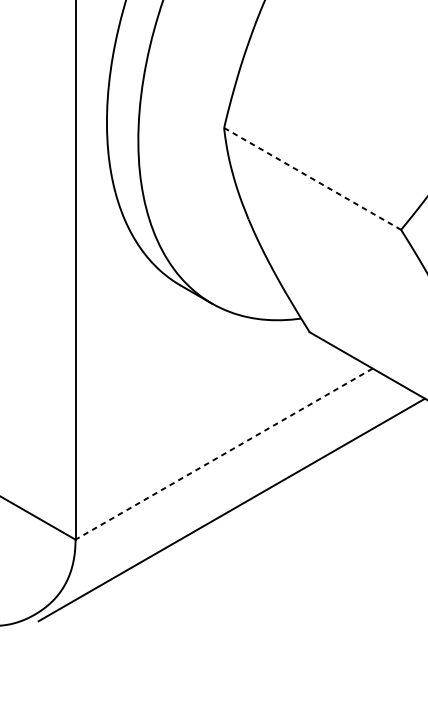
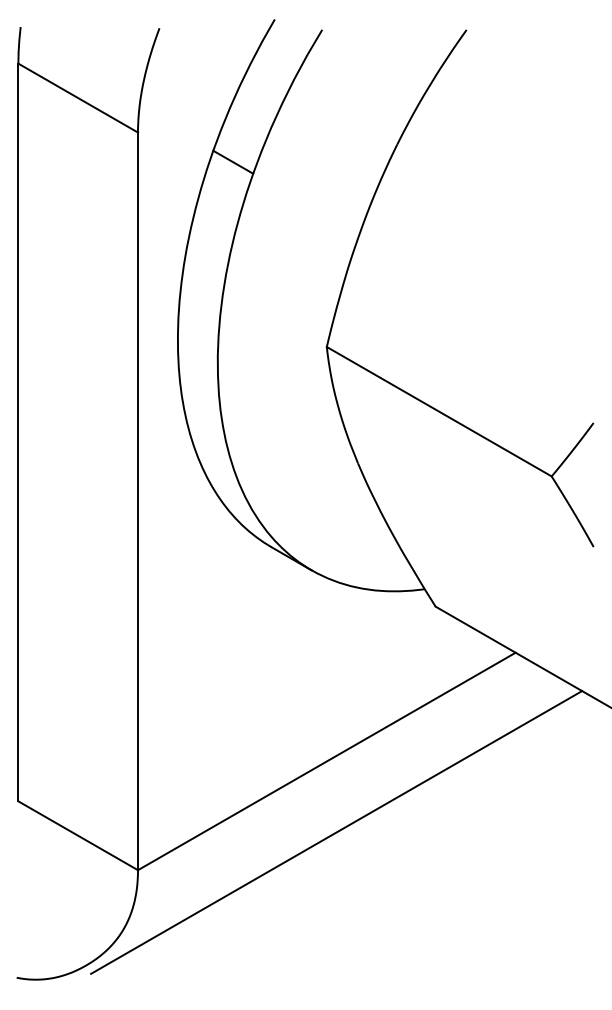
line: (312, 178) -> (439, 411), dashed -> solid
line: (223, 454) -> (326, 761), dashed -> solid

